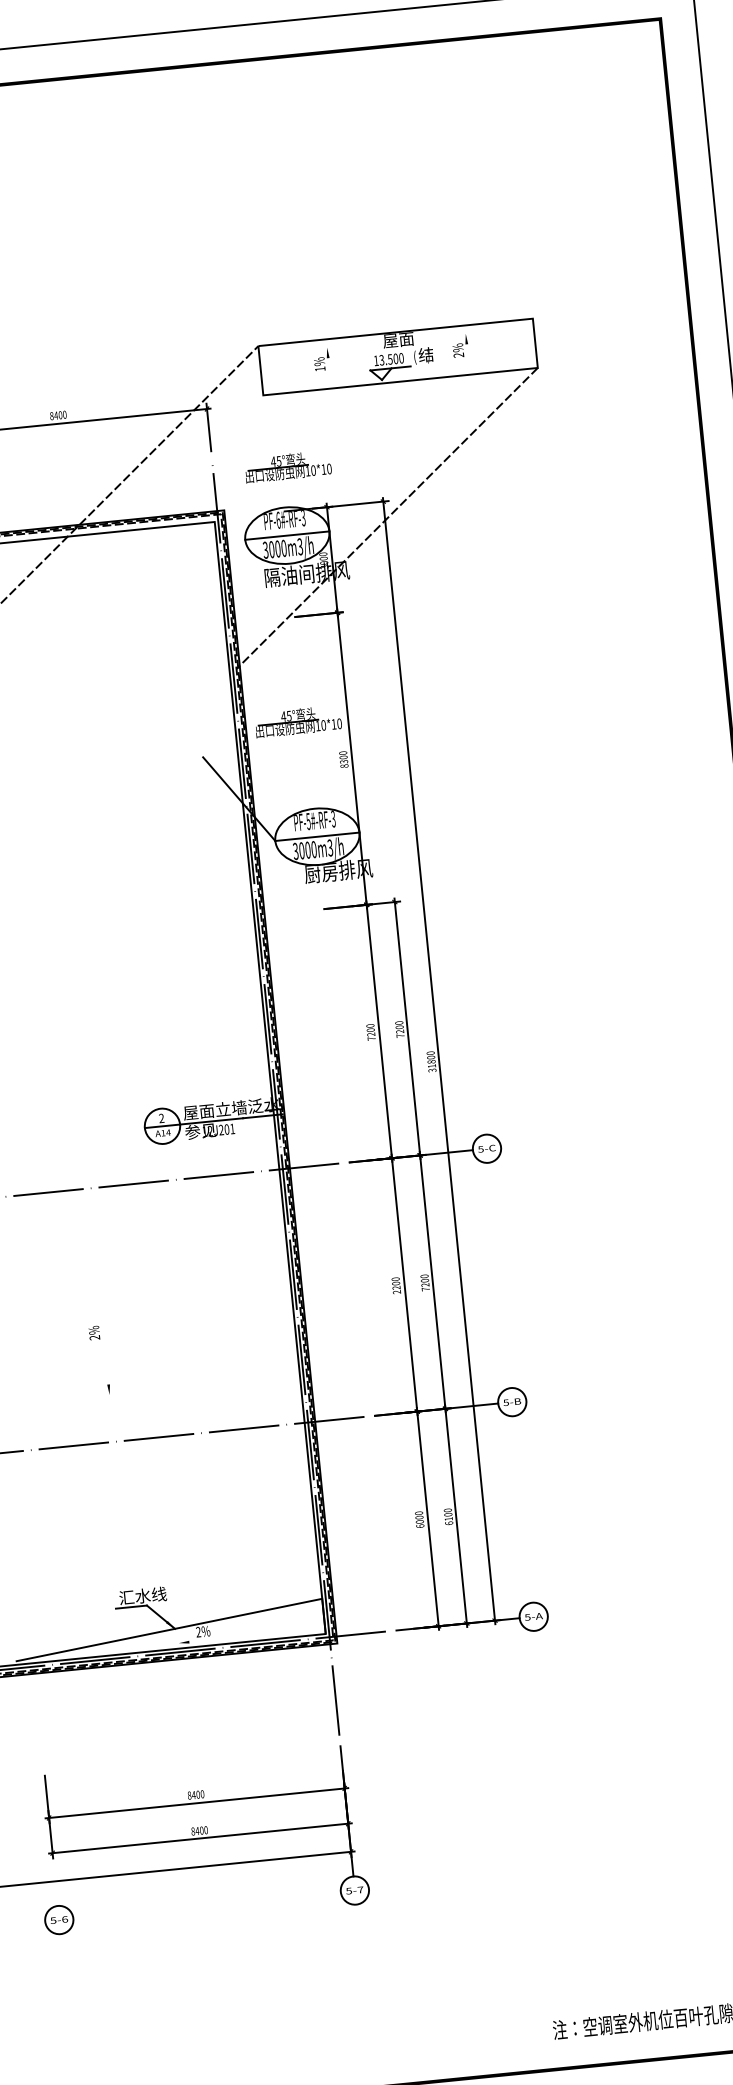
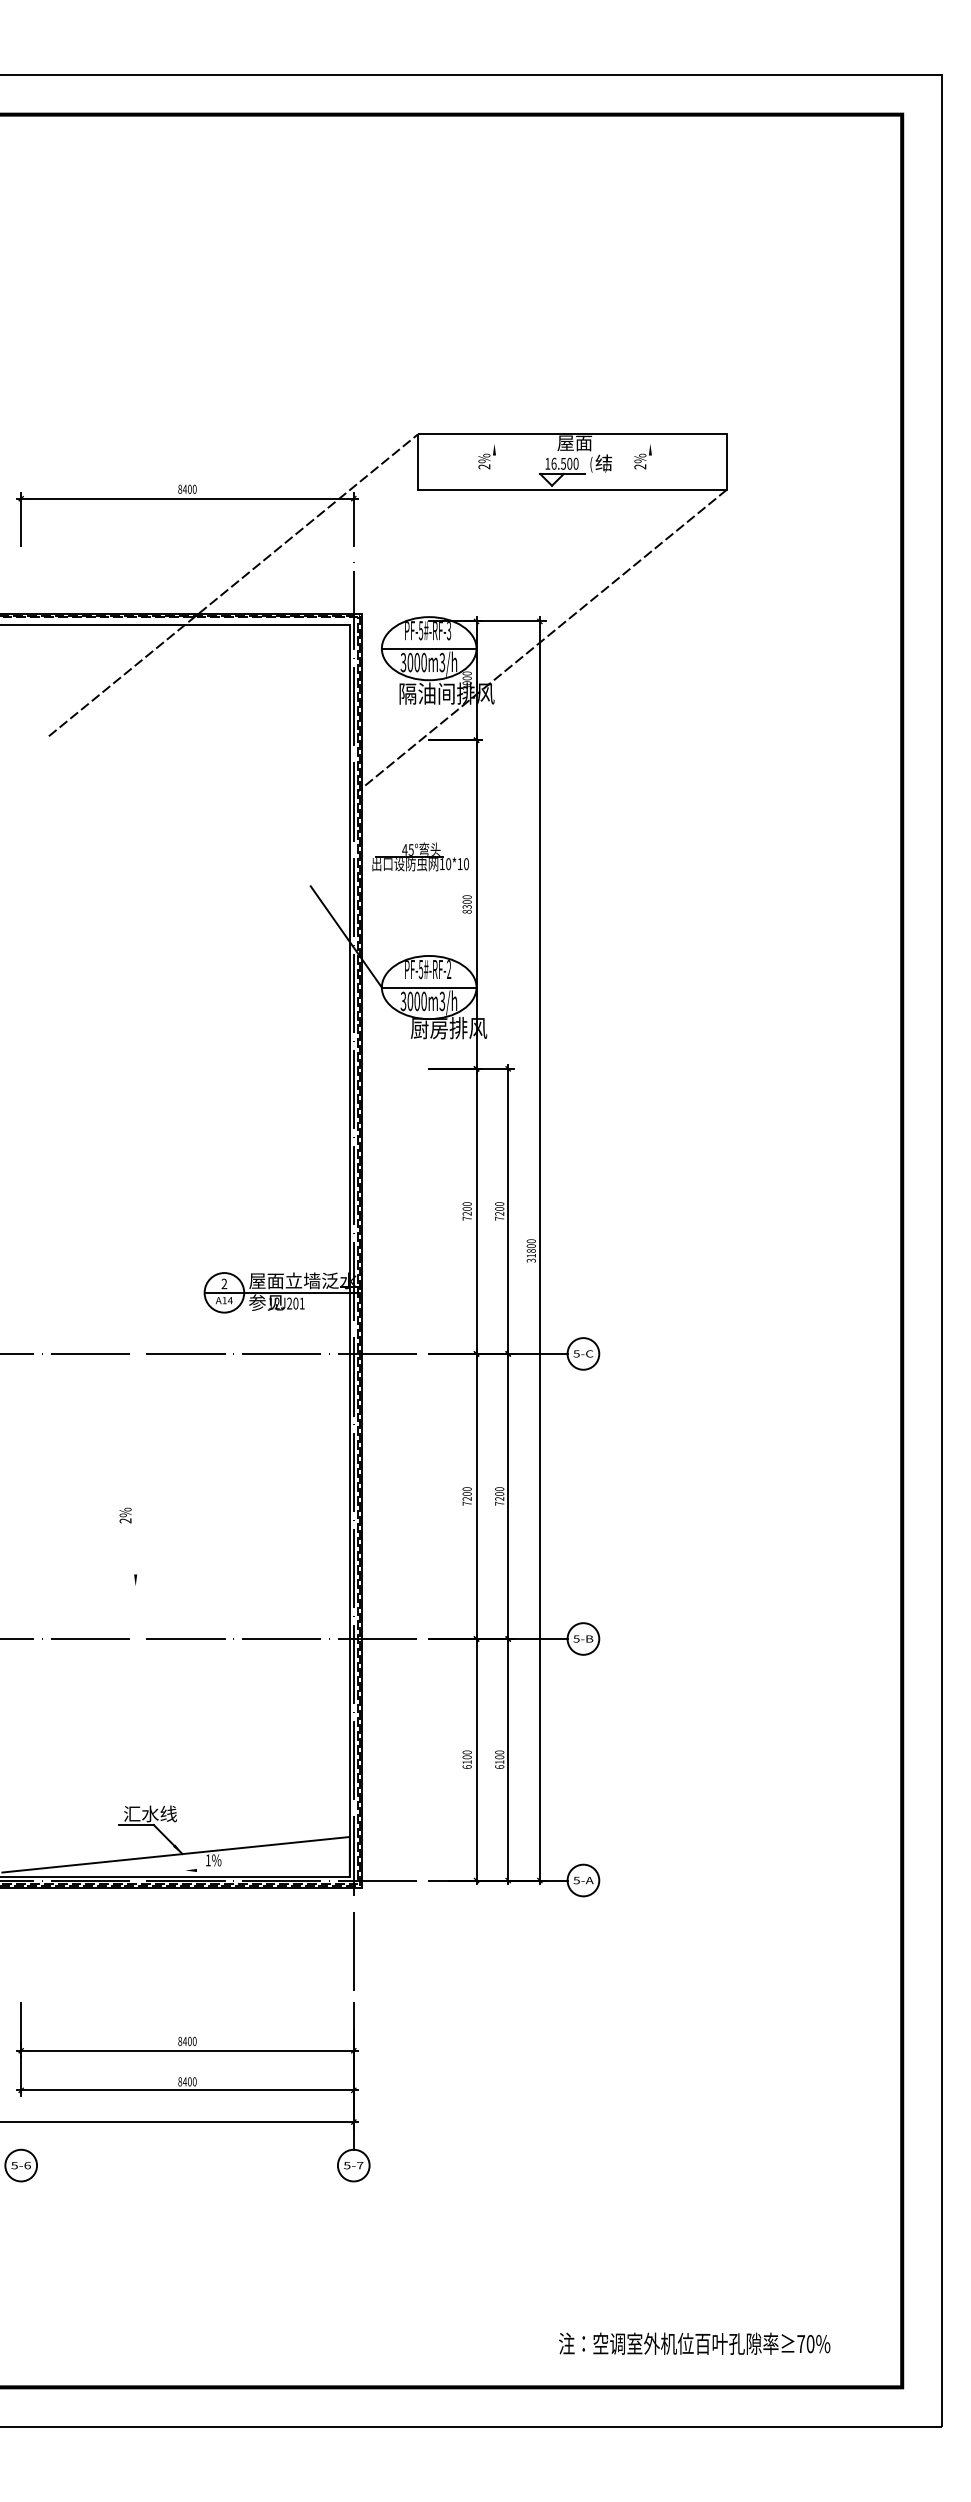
text: (381, 360) -> (553, 463), 13.500 -> 16.500
text: (320, 368) -> (484, 466), 1% -> 2%
part: (287, 466) -> (437, 571), removed
text: (278, 520) -> (420, 630), PF-6#-RF-3 -> PF-5#-RF-3
text: (333, 819) -> (448, 970), PF-5#-RF-3 -> PF-5#-RF-2
text: (396, 1292) -> (466, 1503), 2200 -> 7200
text: (419, 1522) -> (466, 1762), 6000 -> 6100
text: (197, 1631) -> (207, 1859), 2% -> 1%

